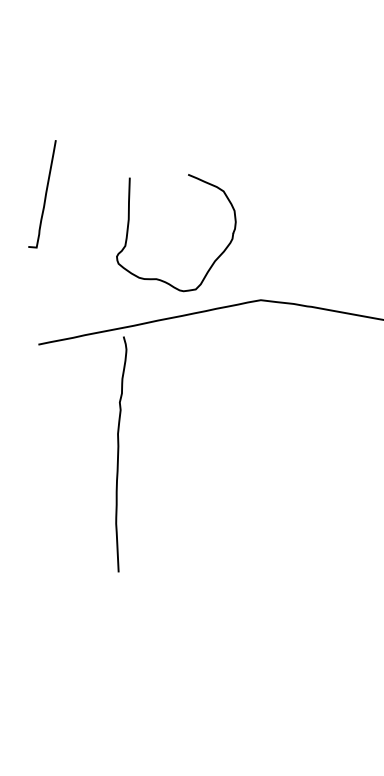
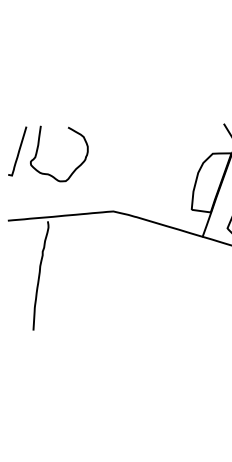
curve: (130, 228) -> (38, 149), moved

